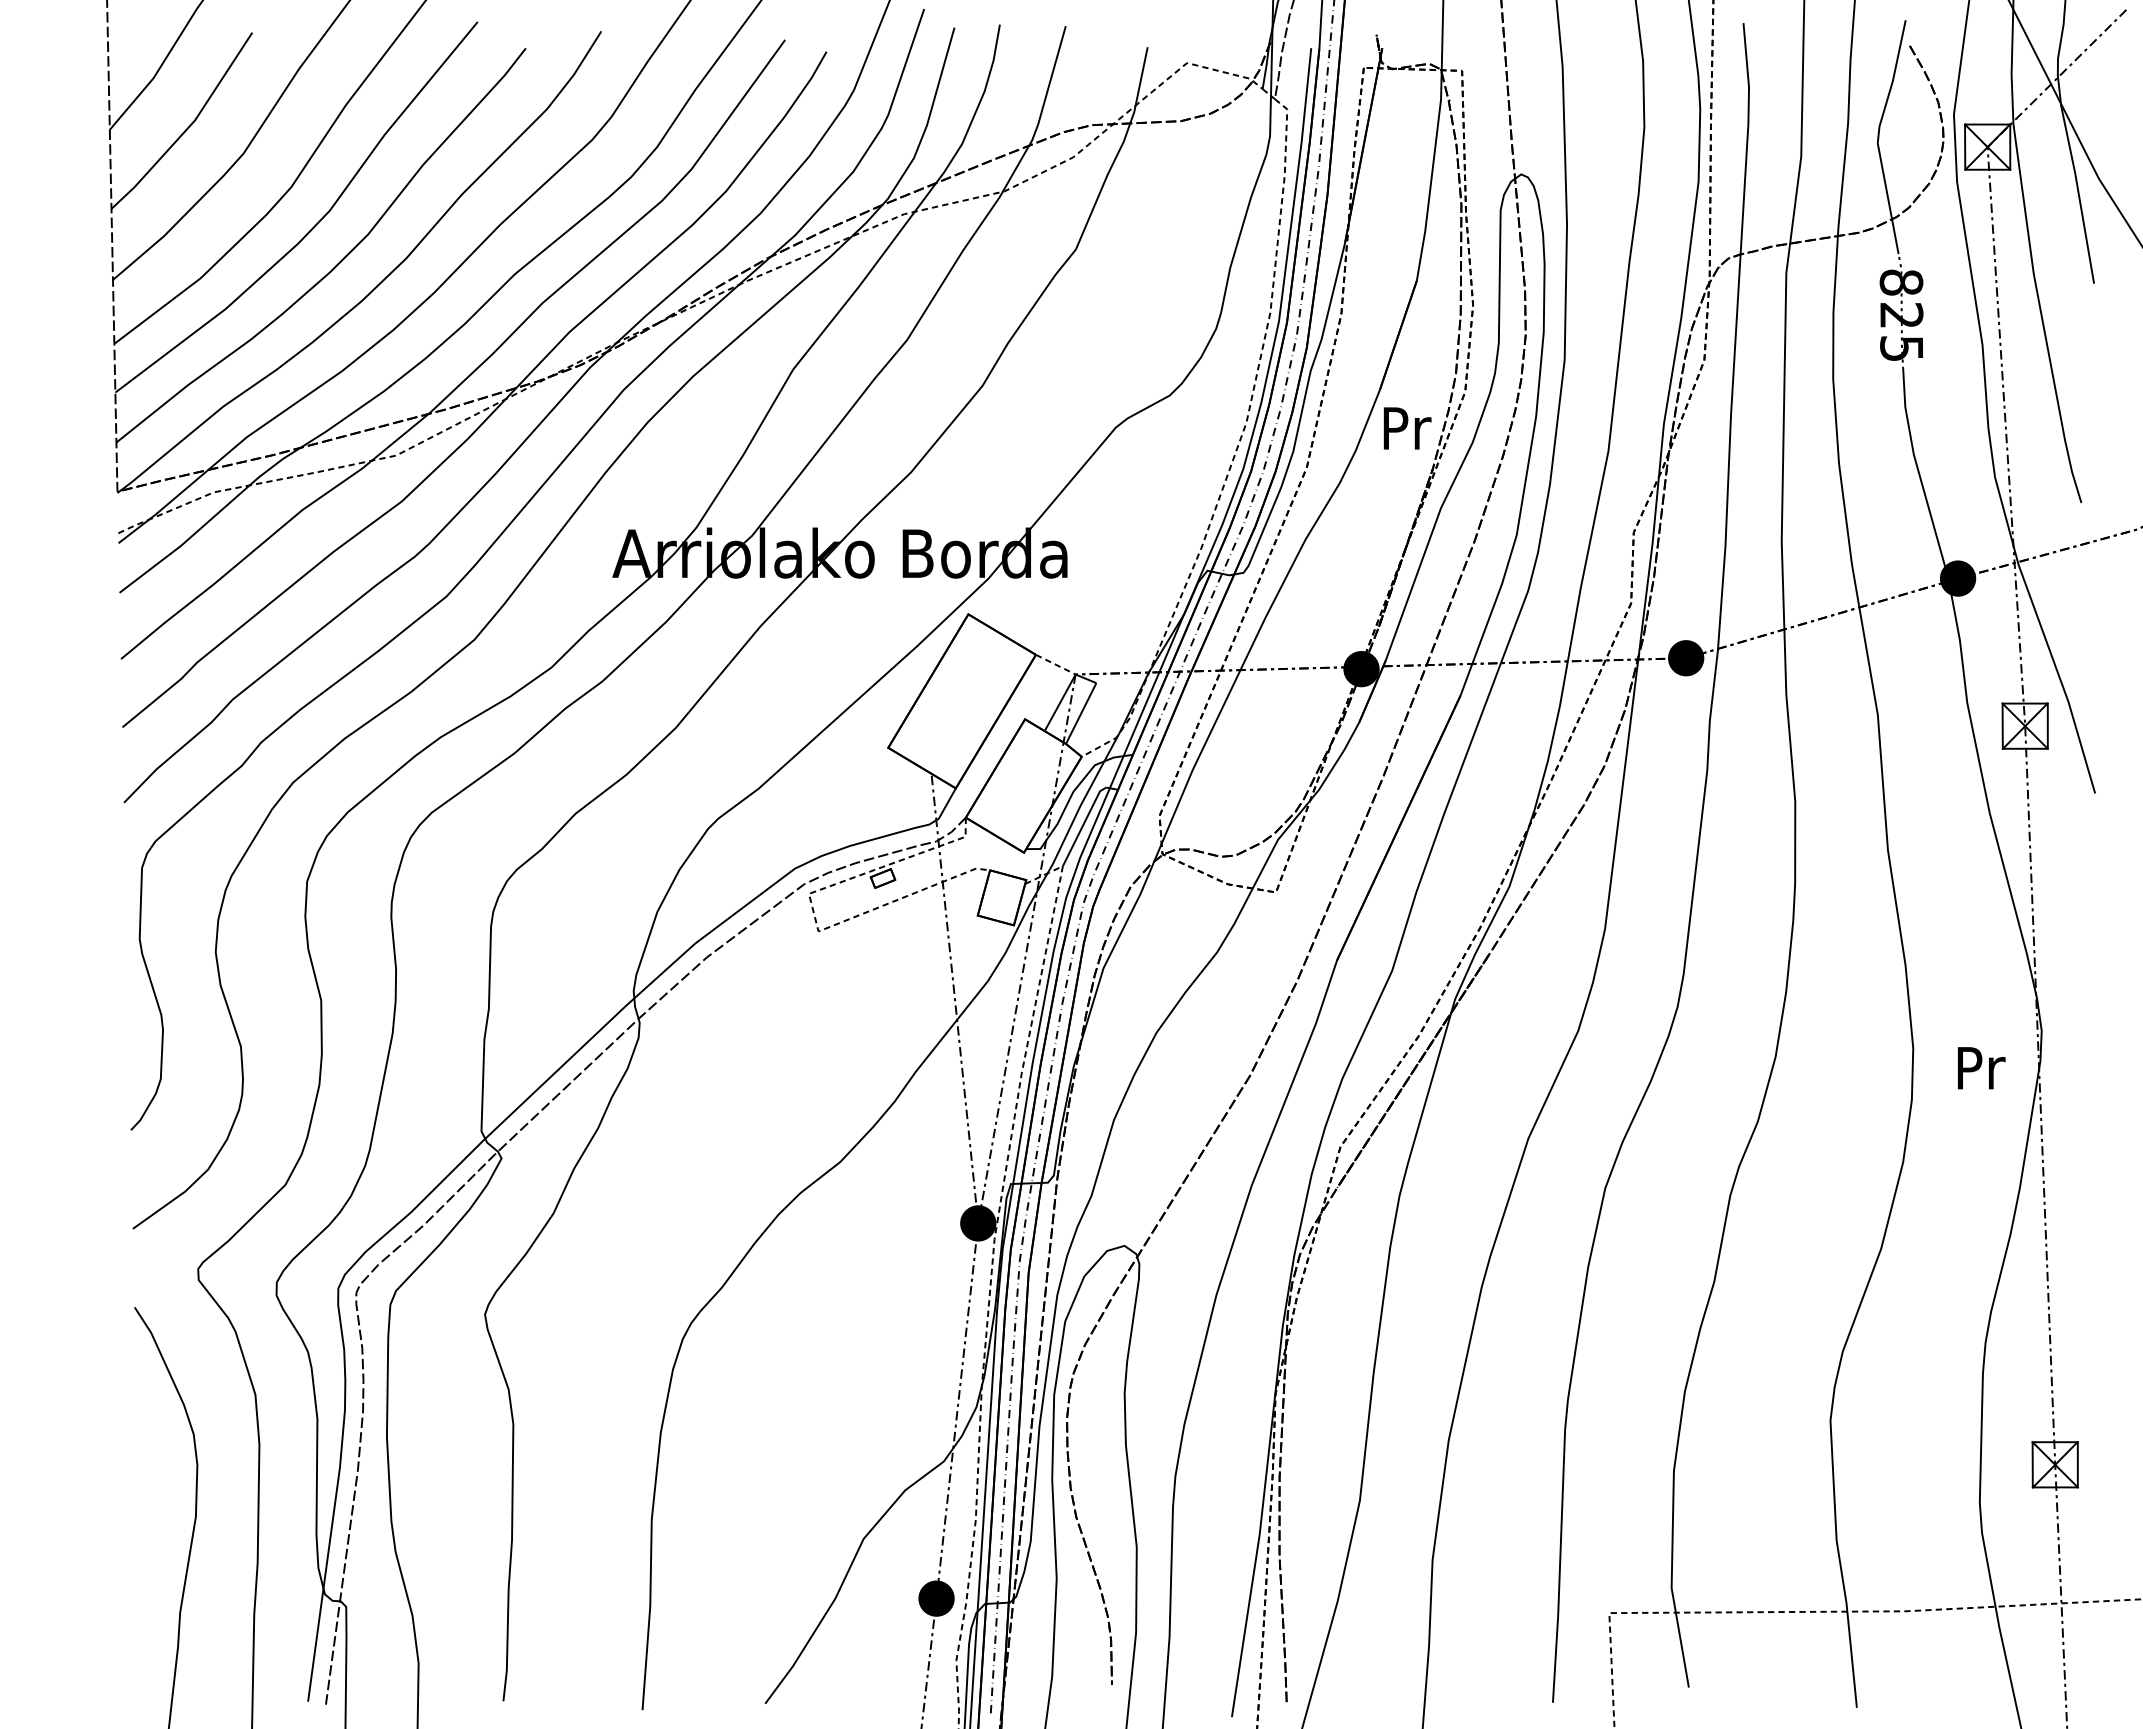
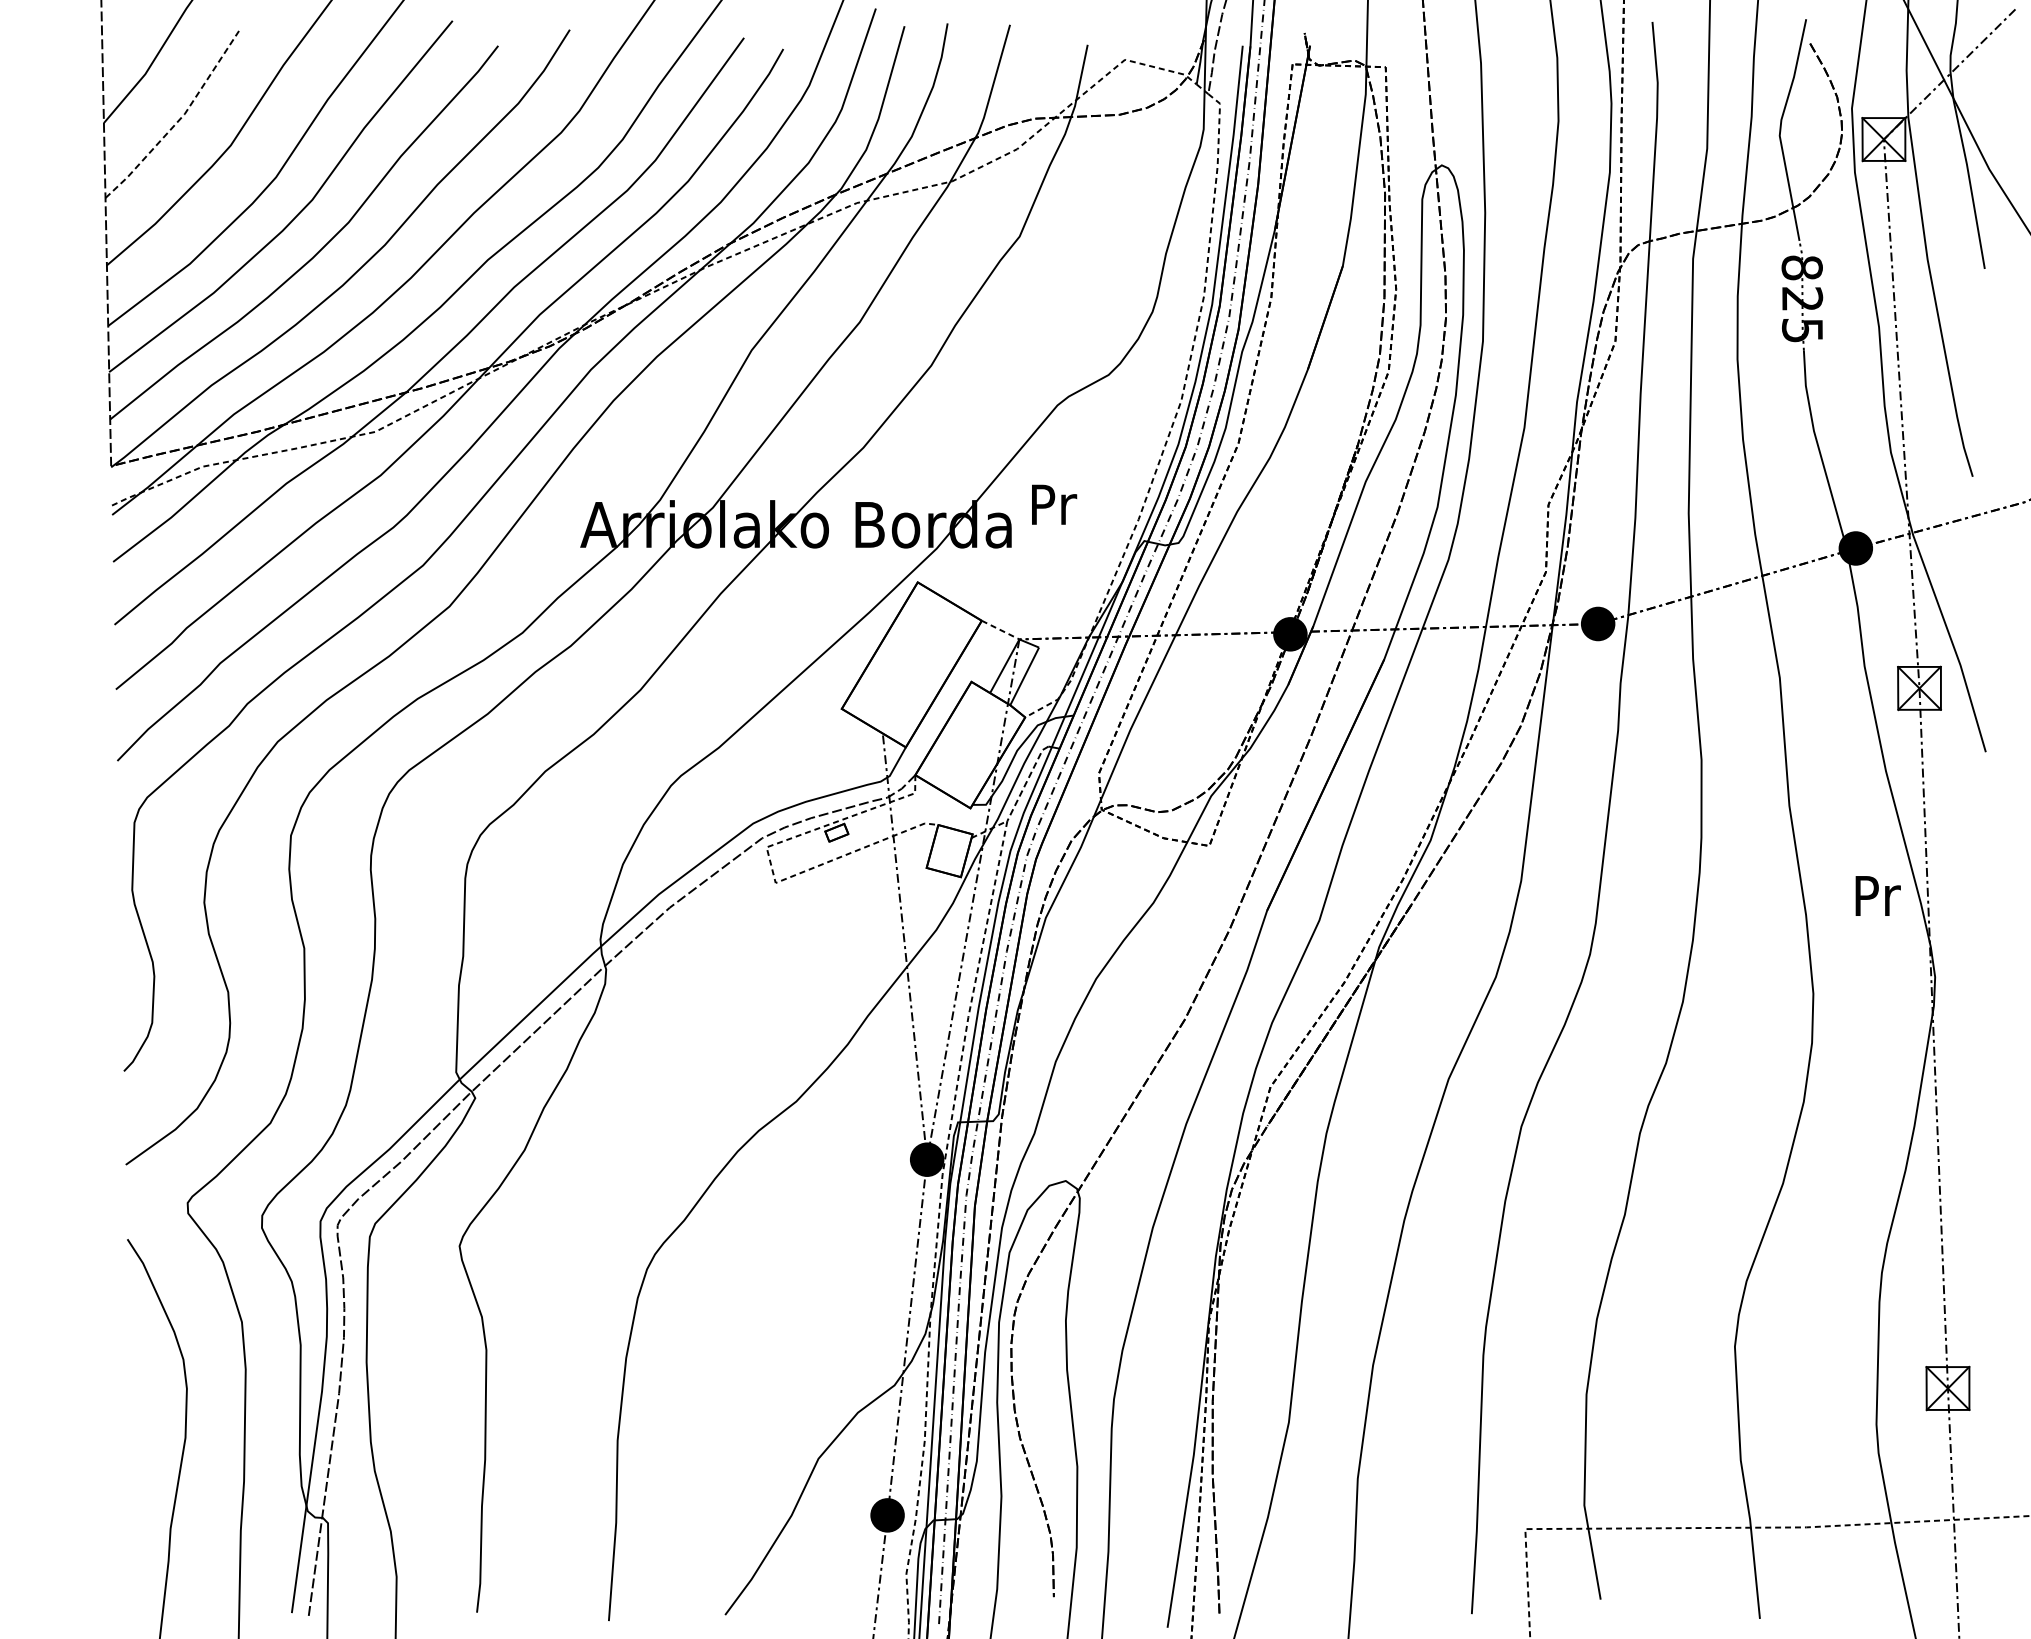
line: (189, 127) -> (179, 120), solid -> dashed
text: (1407, 428) -> (1054, 504), moved
line: (1083, 825) -> (1026, 782), solid -> dashed
text: (1981, 1068) -> (1878, 896), moved

